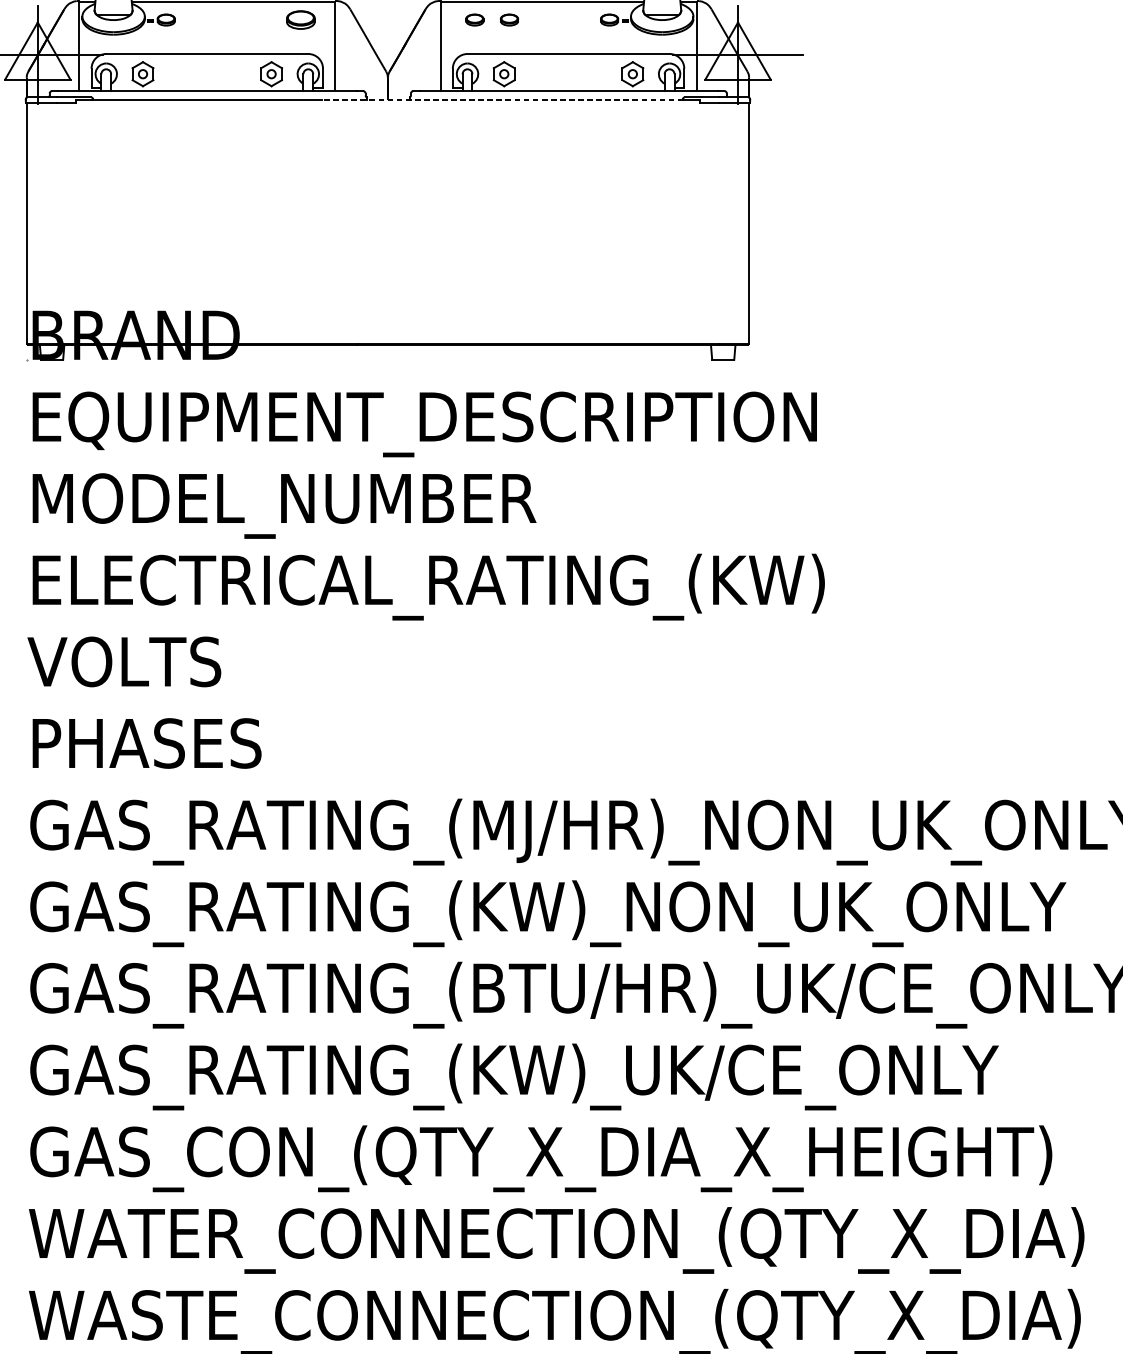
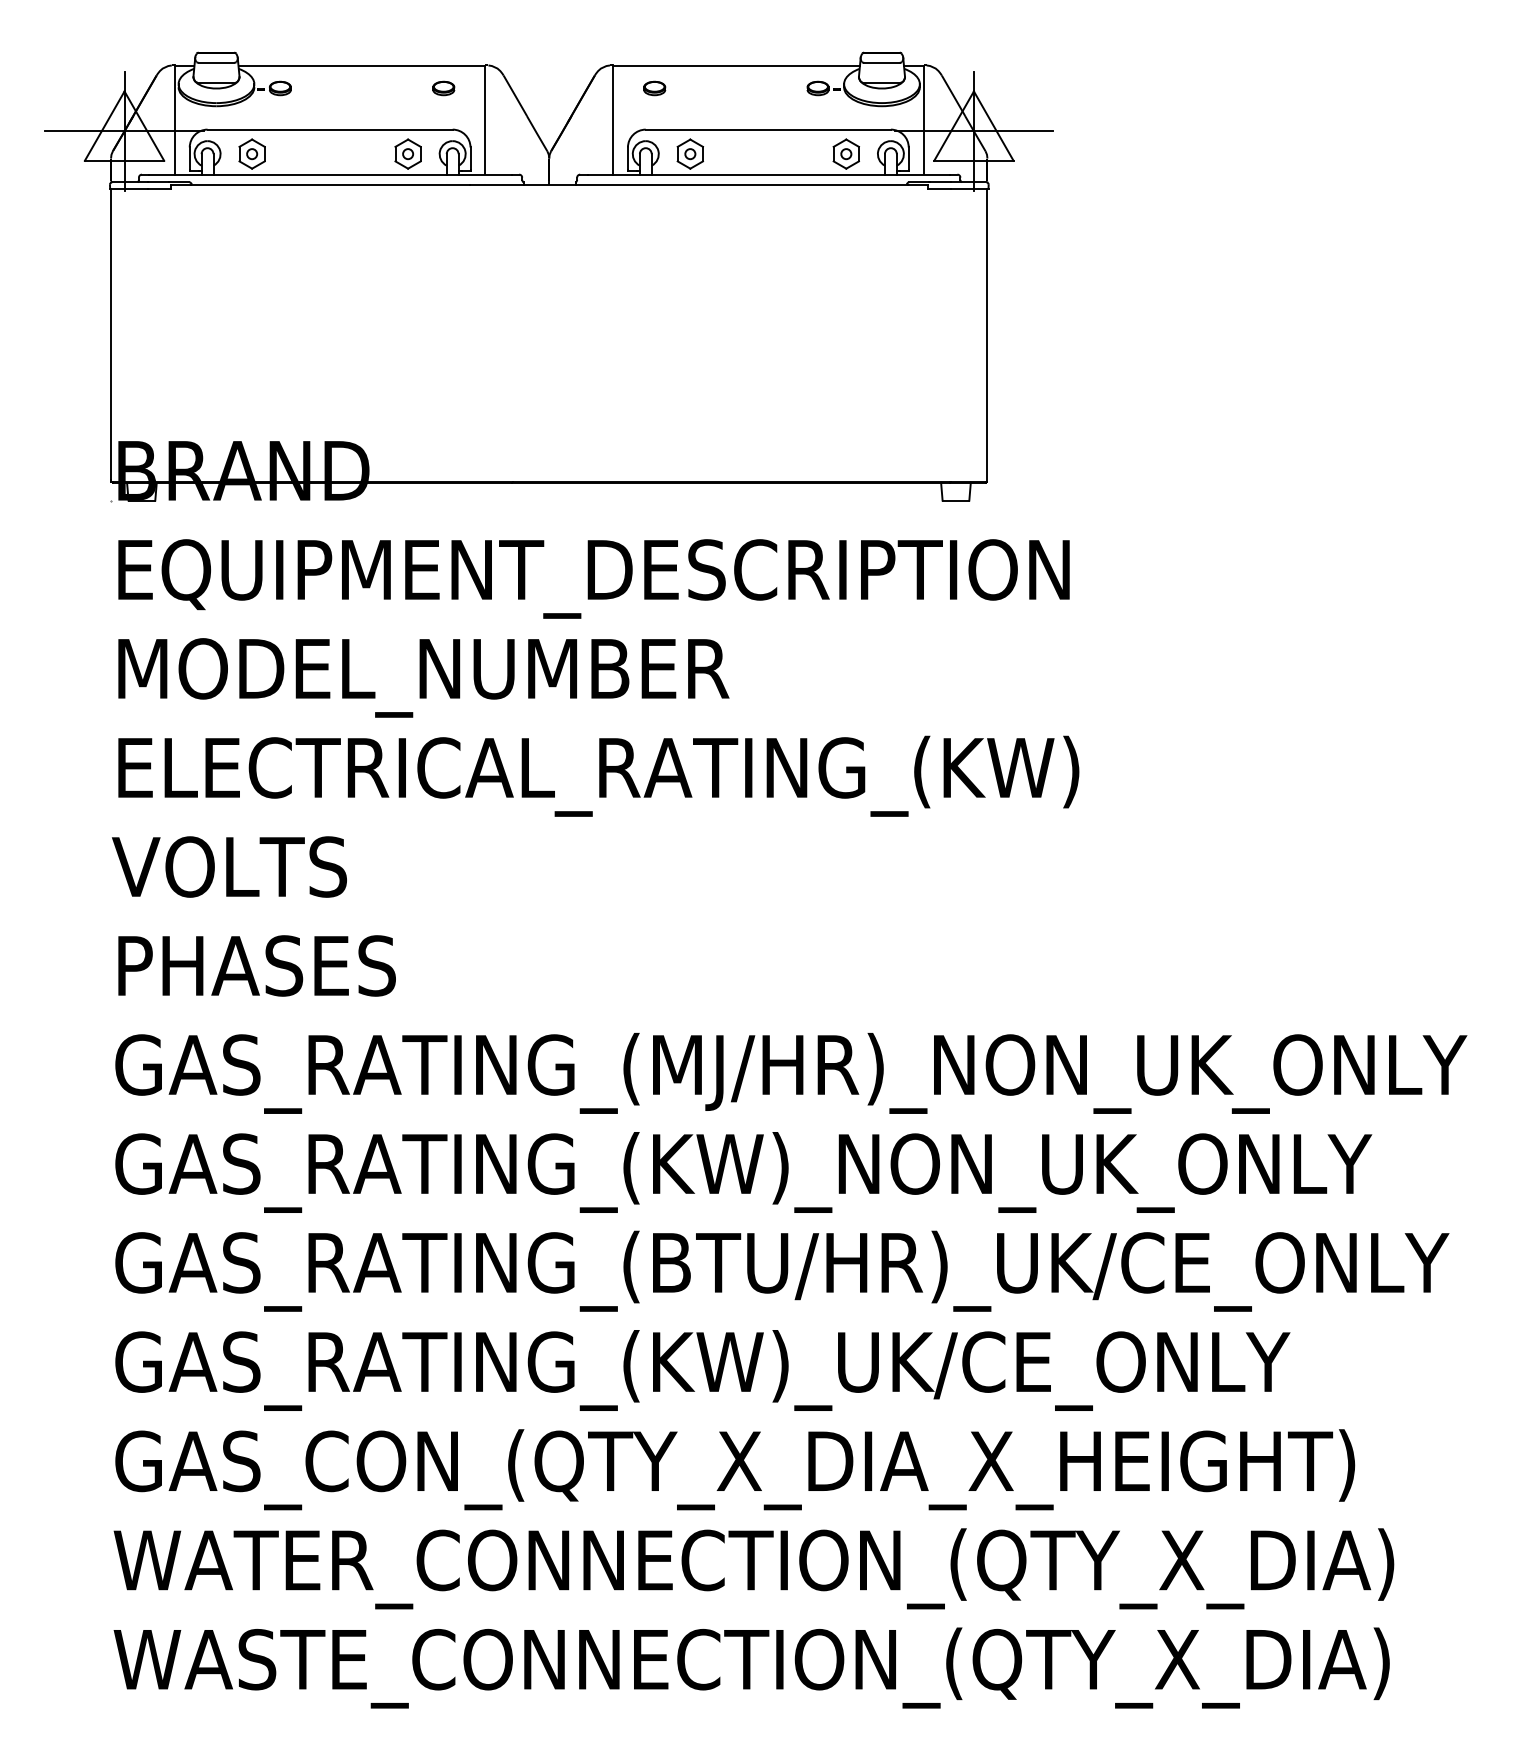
part: (300, 20) -> (443, 88), size x0.62
part: (509, 20) -> (696, 88), removed
line: (502, 100) -> (688, 185), dashed -> solid

